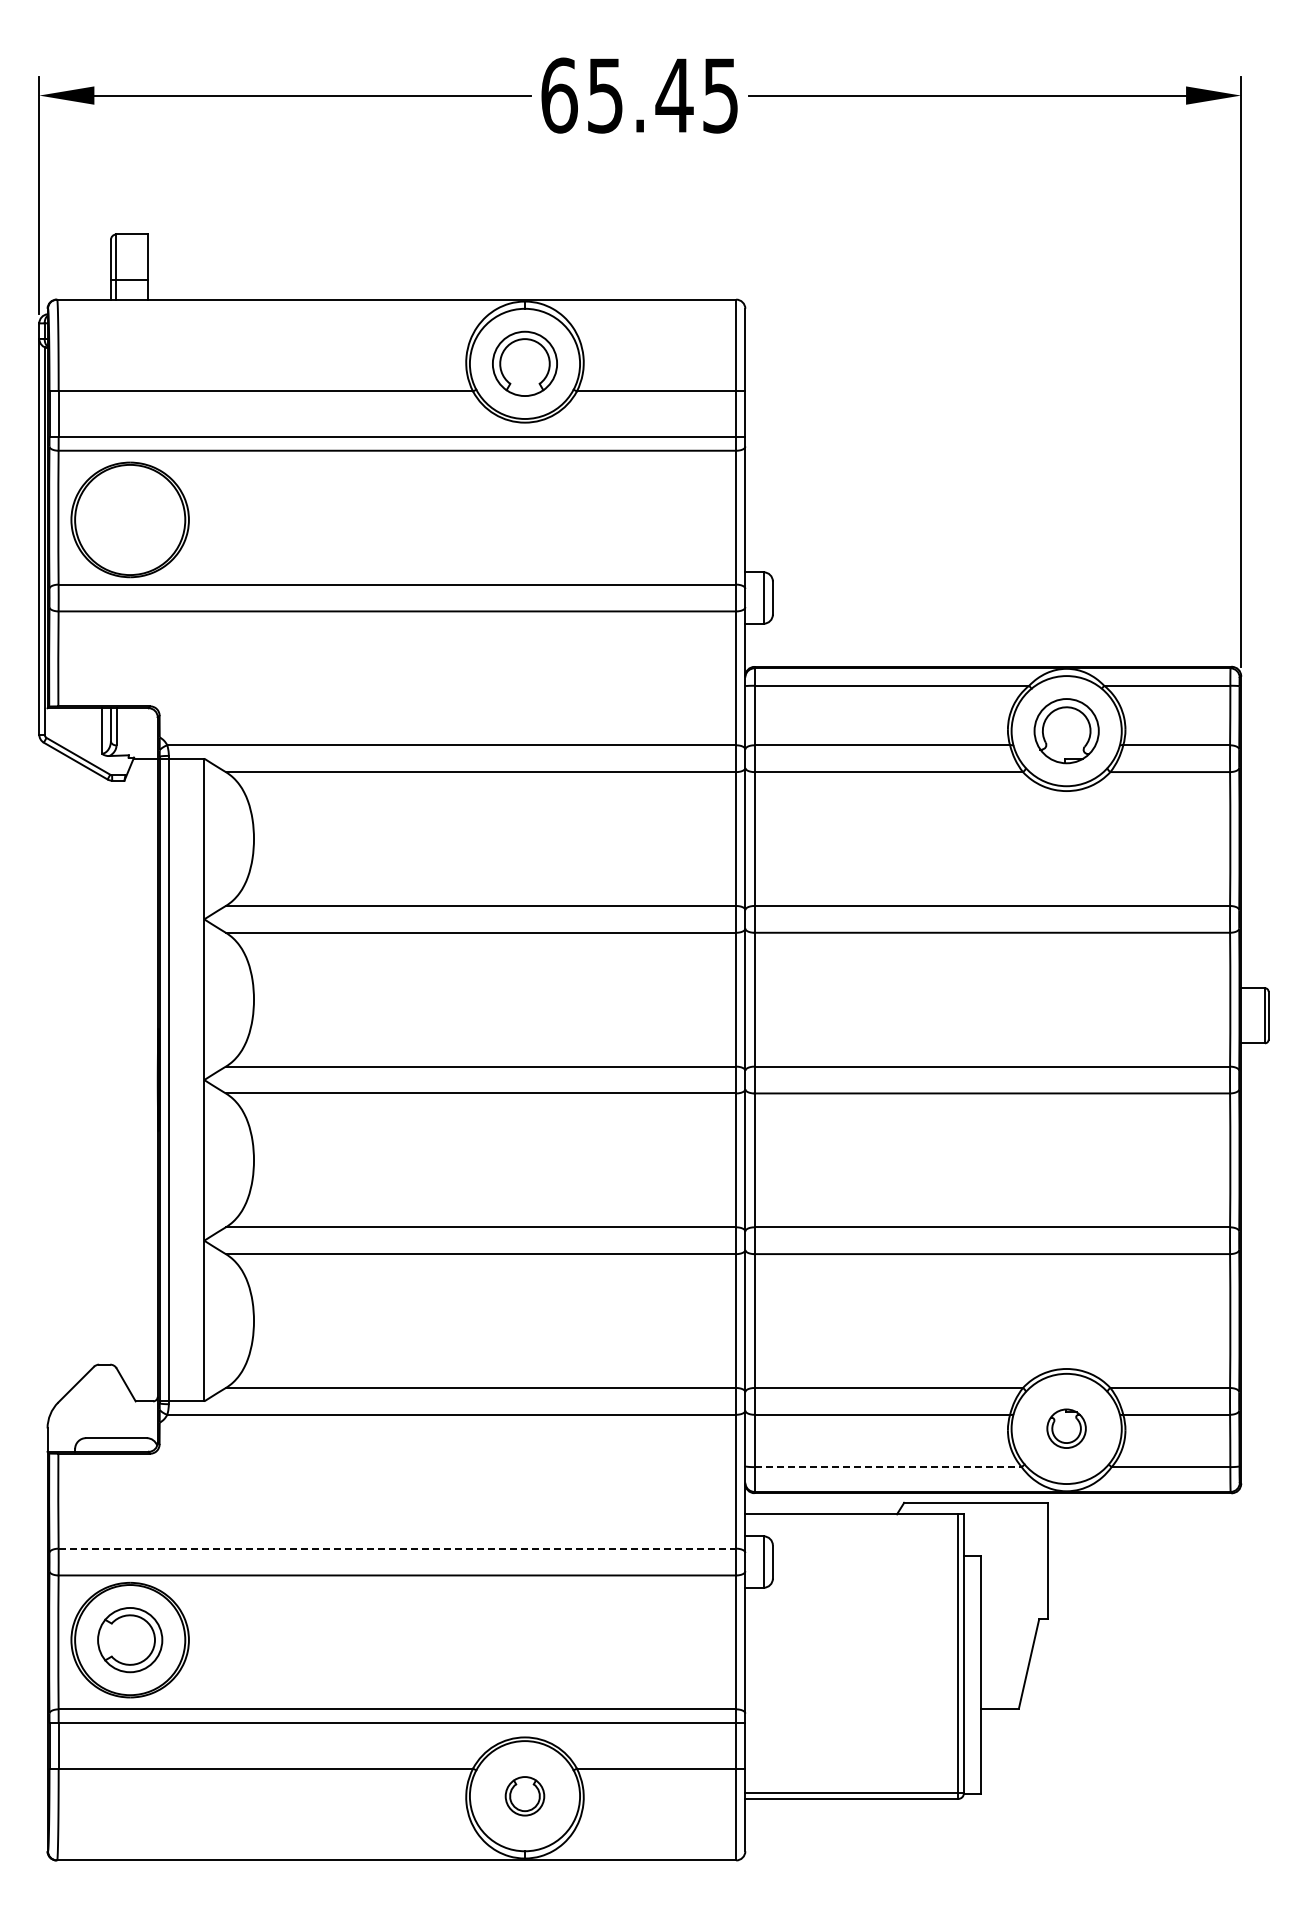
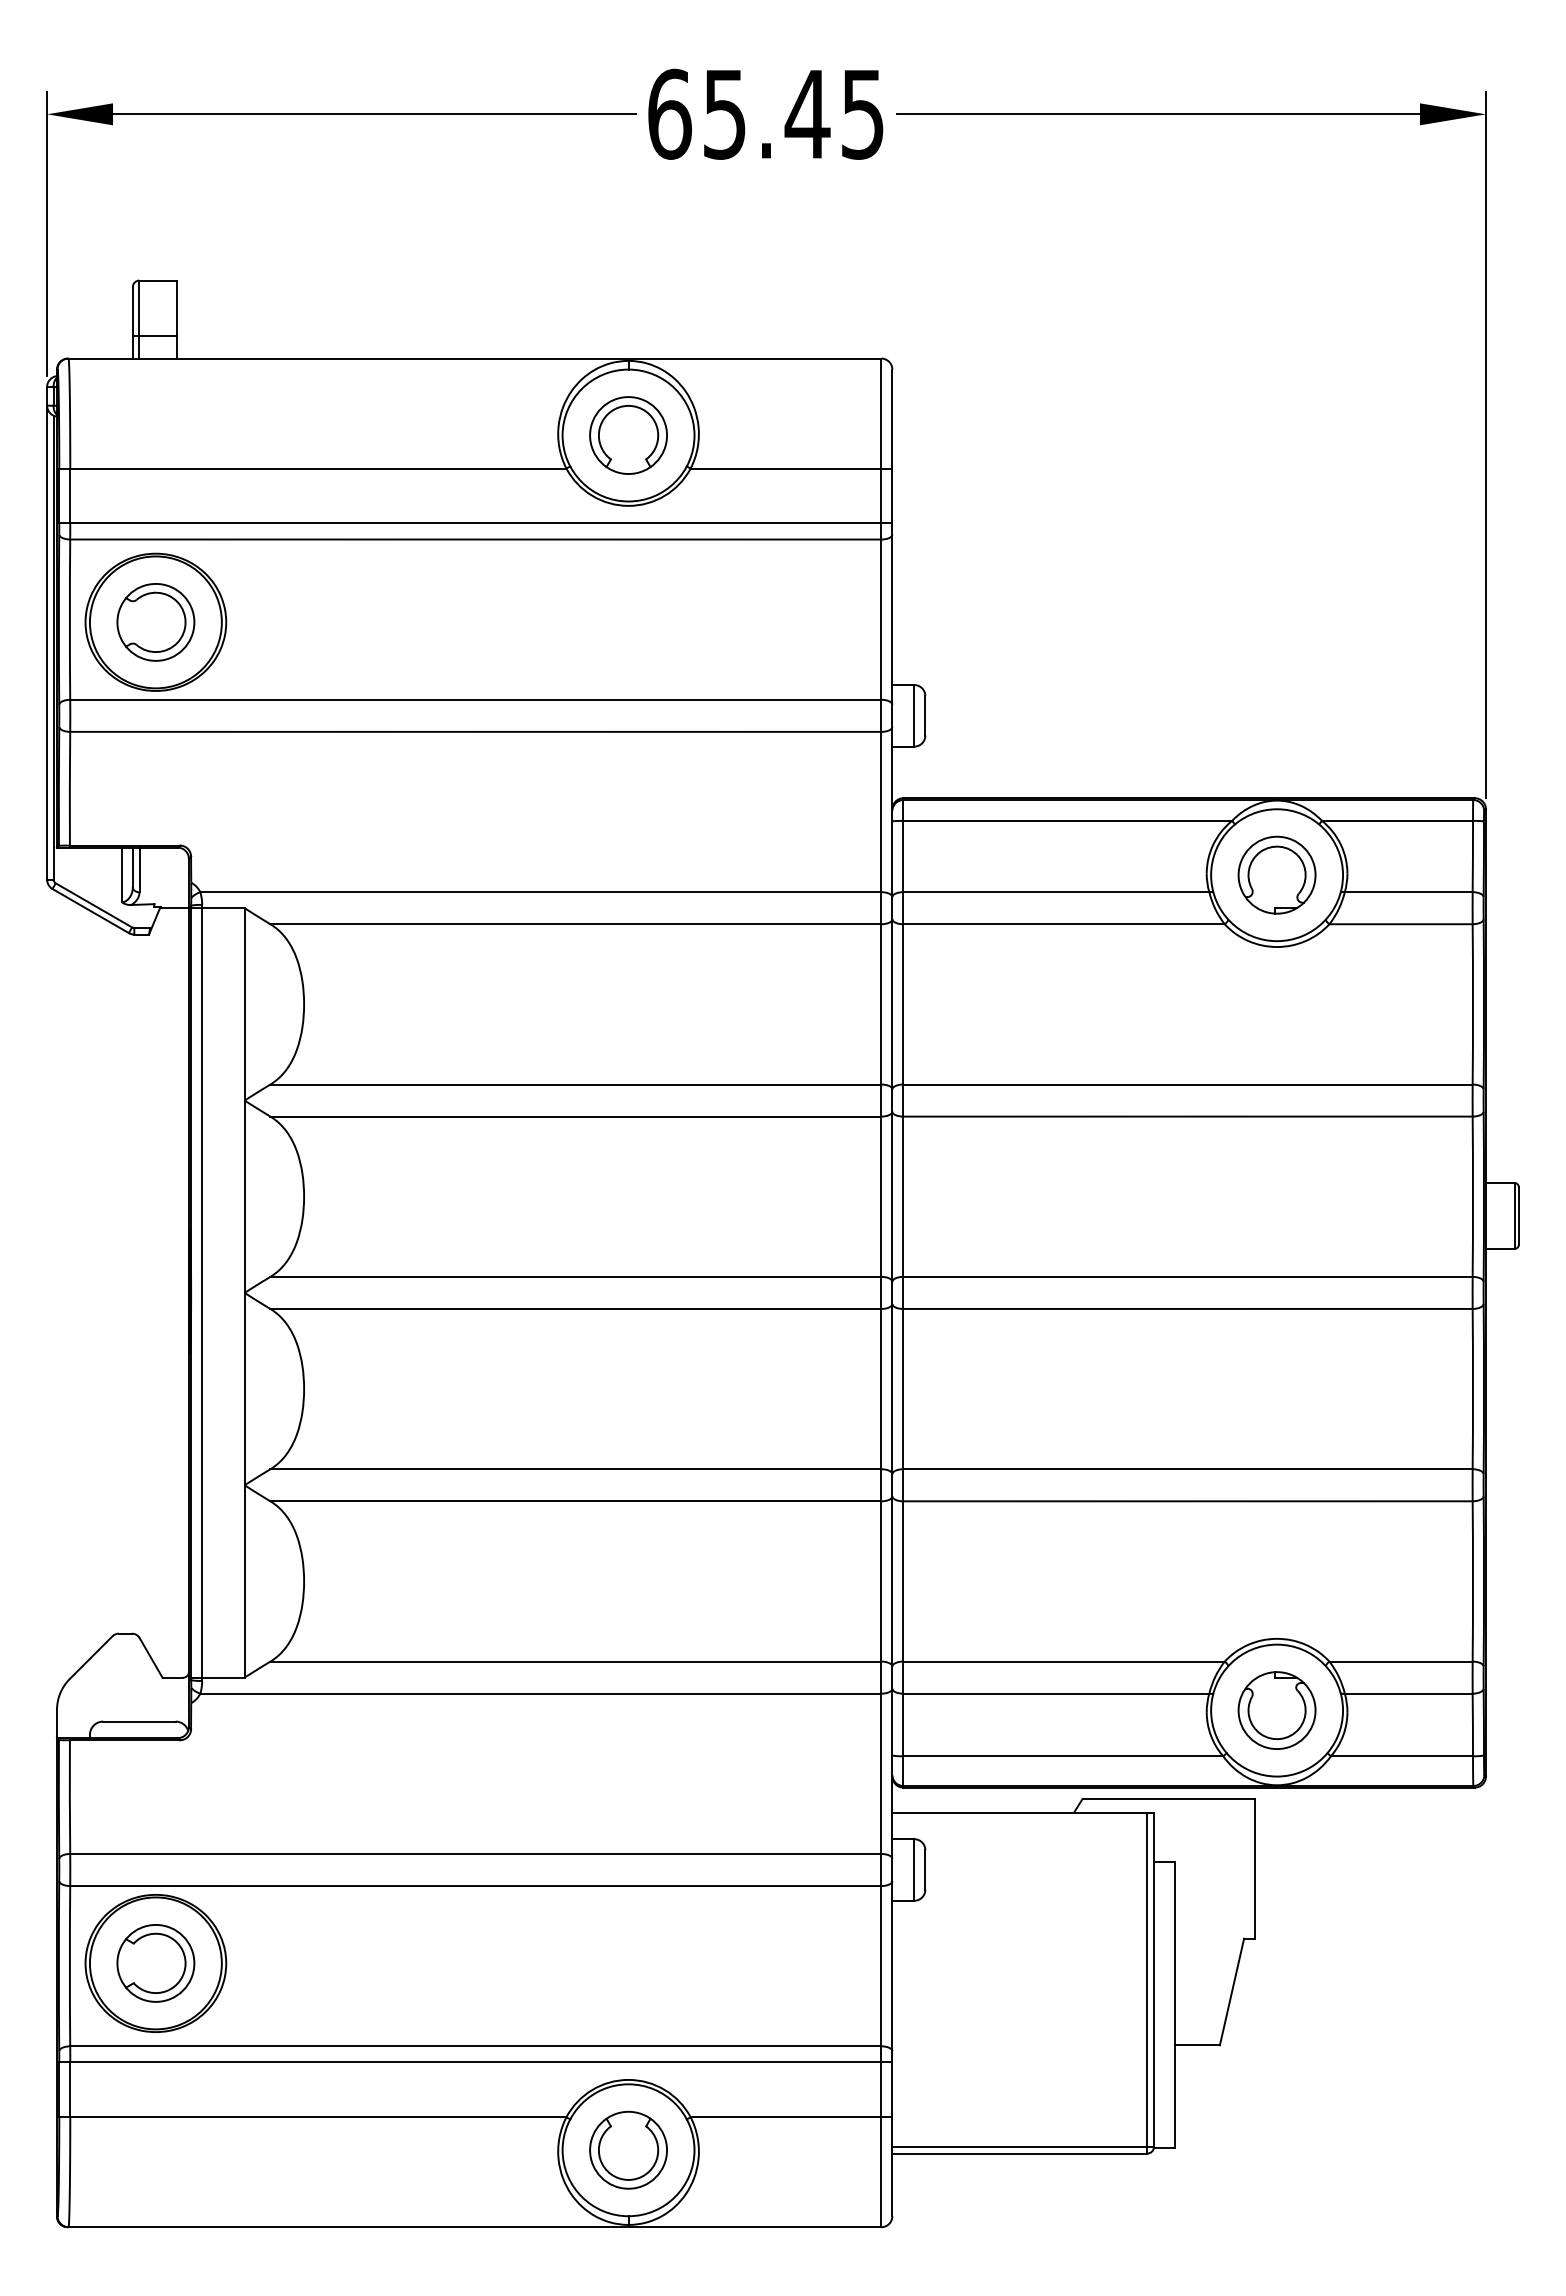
part: (130, 519) -> (156, 621), added
part: (1066, 1428) -> (1276, 1710), size x1.67
line: (888, 1467) -> (1063, 1756), dashed -> solid
line: (397, 1548) -> (475, 1853), dashed -> solid
part: (524, 1796) -> (627, 2150), size x1.67

